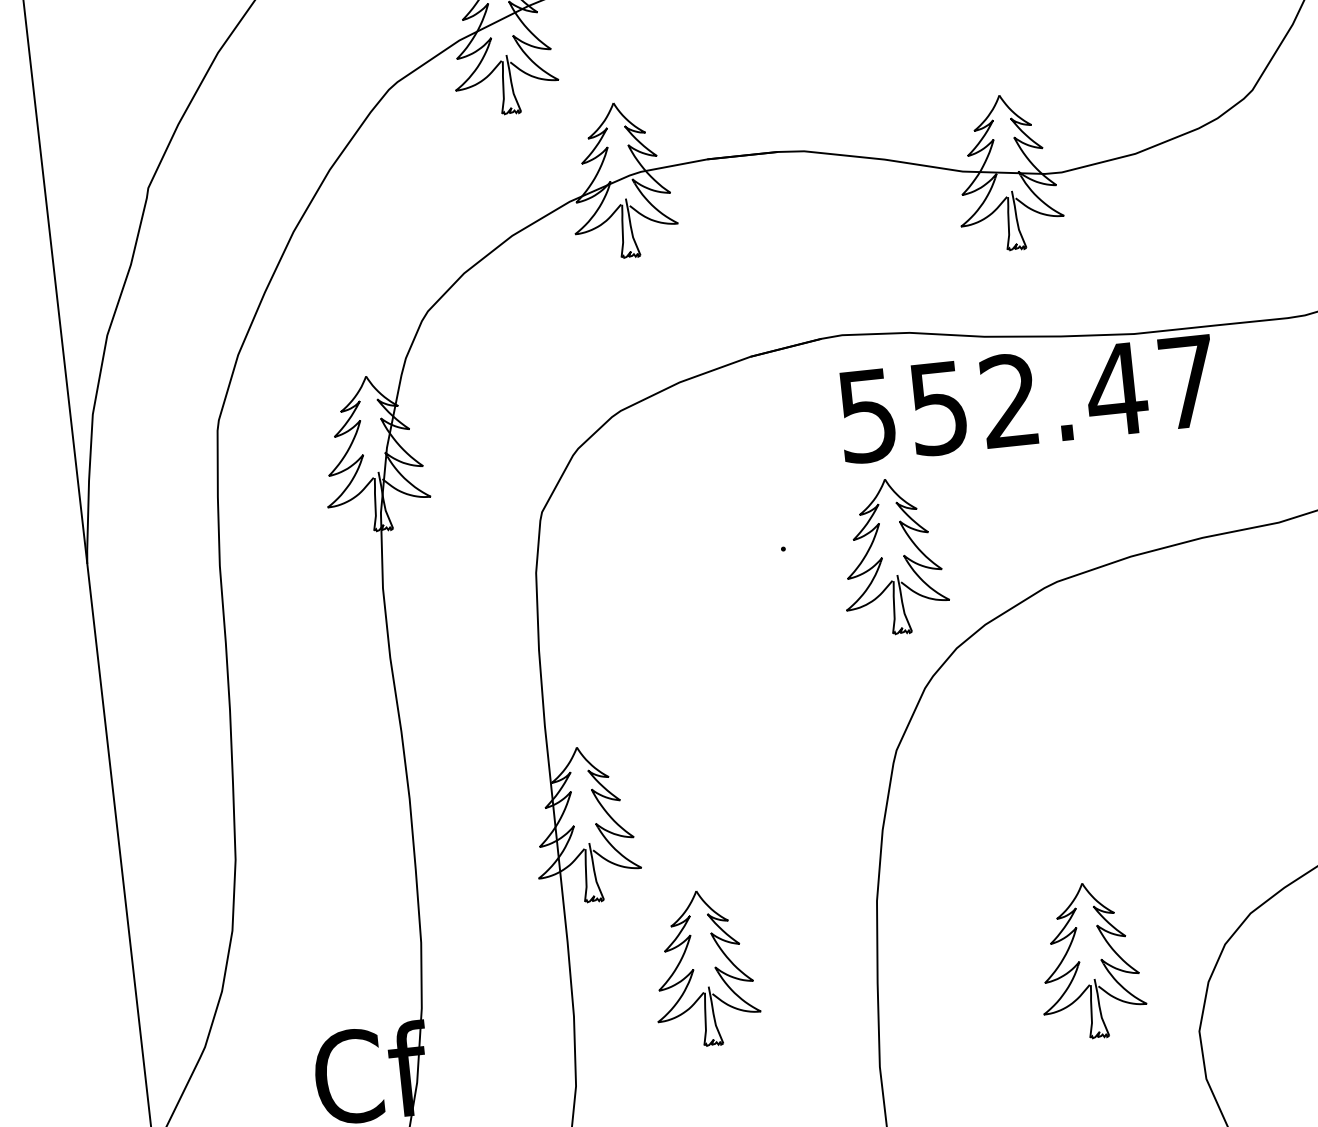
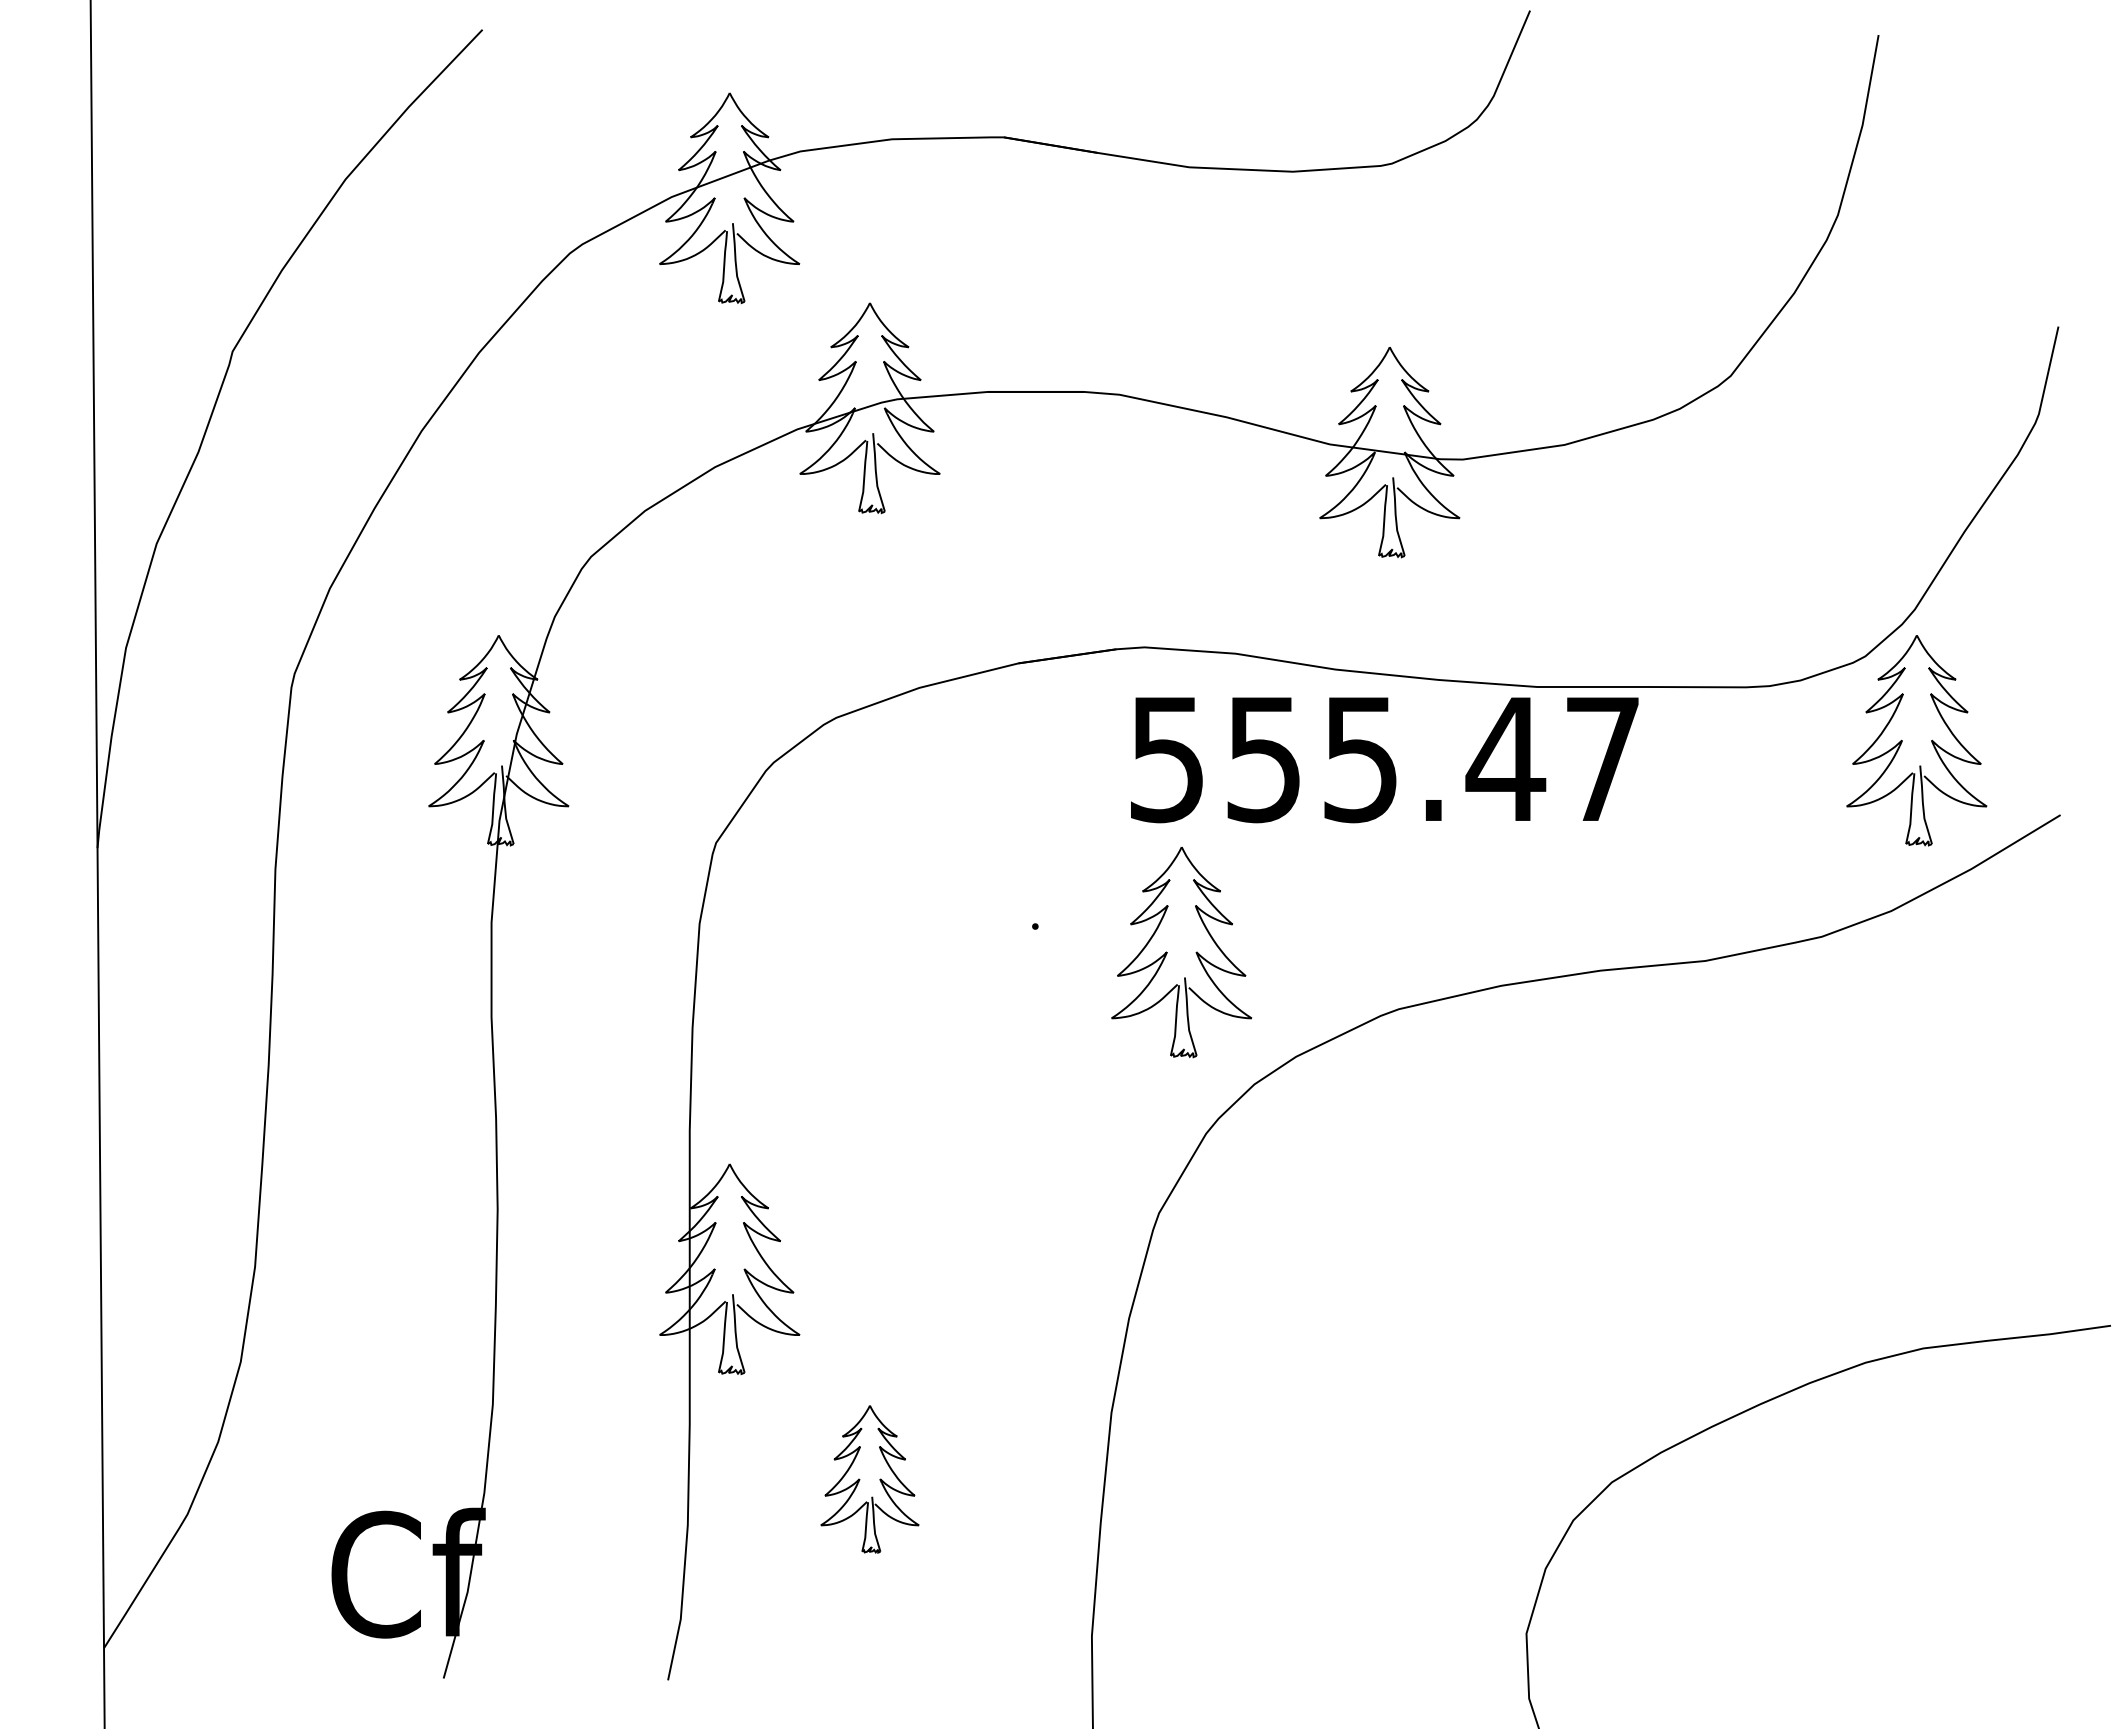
text: (1009, 401) -> (1360, 759), 552.47 -> 555.47
part: (1079, 961) -> (1375, 1523), removed
part: (704, 968) -> (869, 1479), size x0.7

